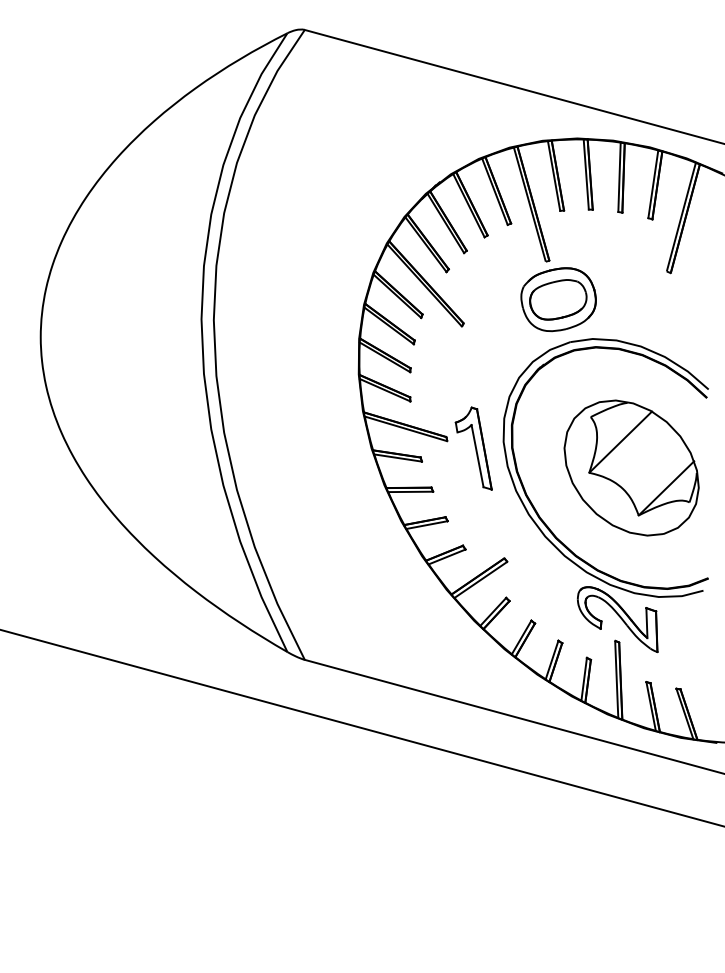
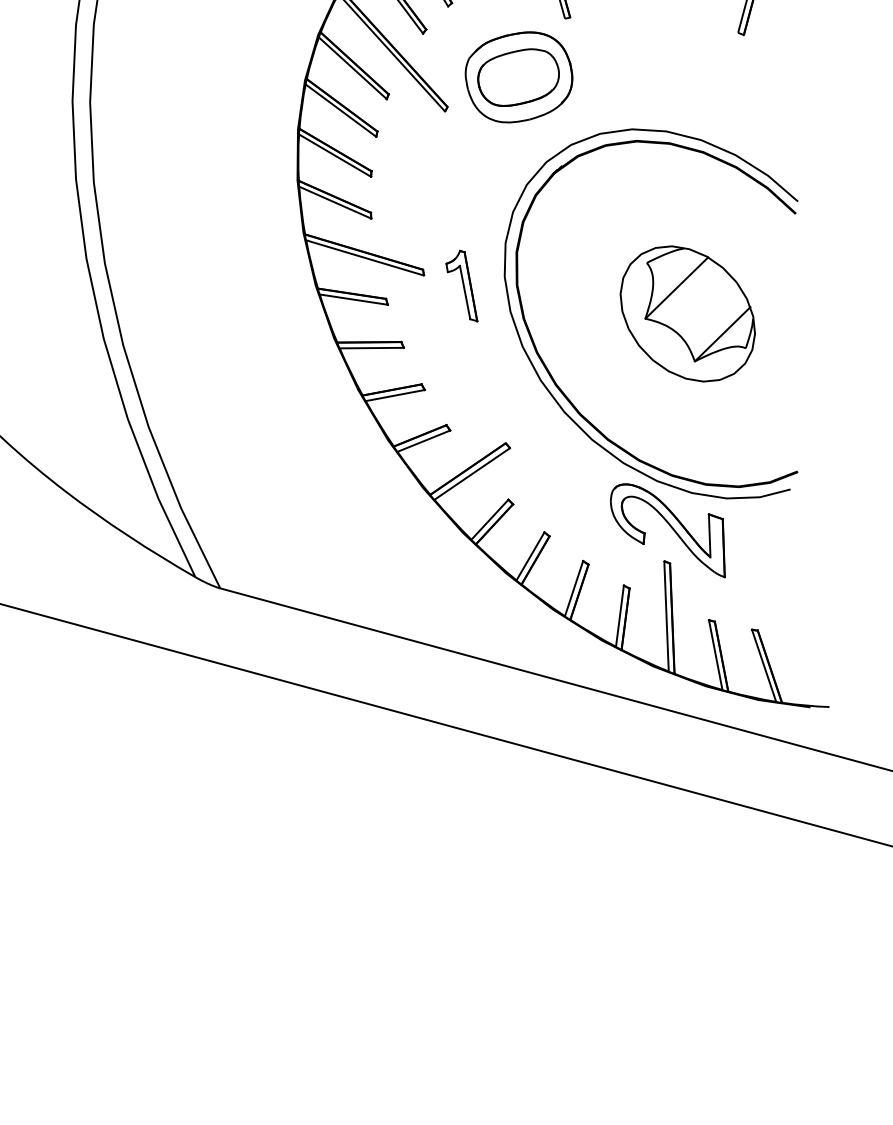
part: (558, 299) -> (518, 77), moved
part: (473, 448) -> (461, 286), size x0.6
part: (631, 467) -> (687, 313), size x0.7

